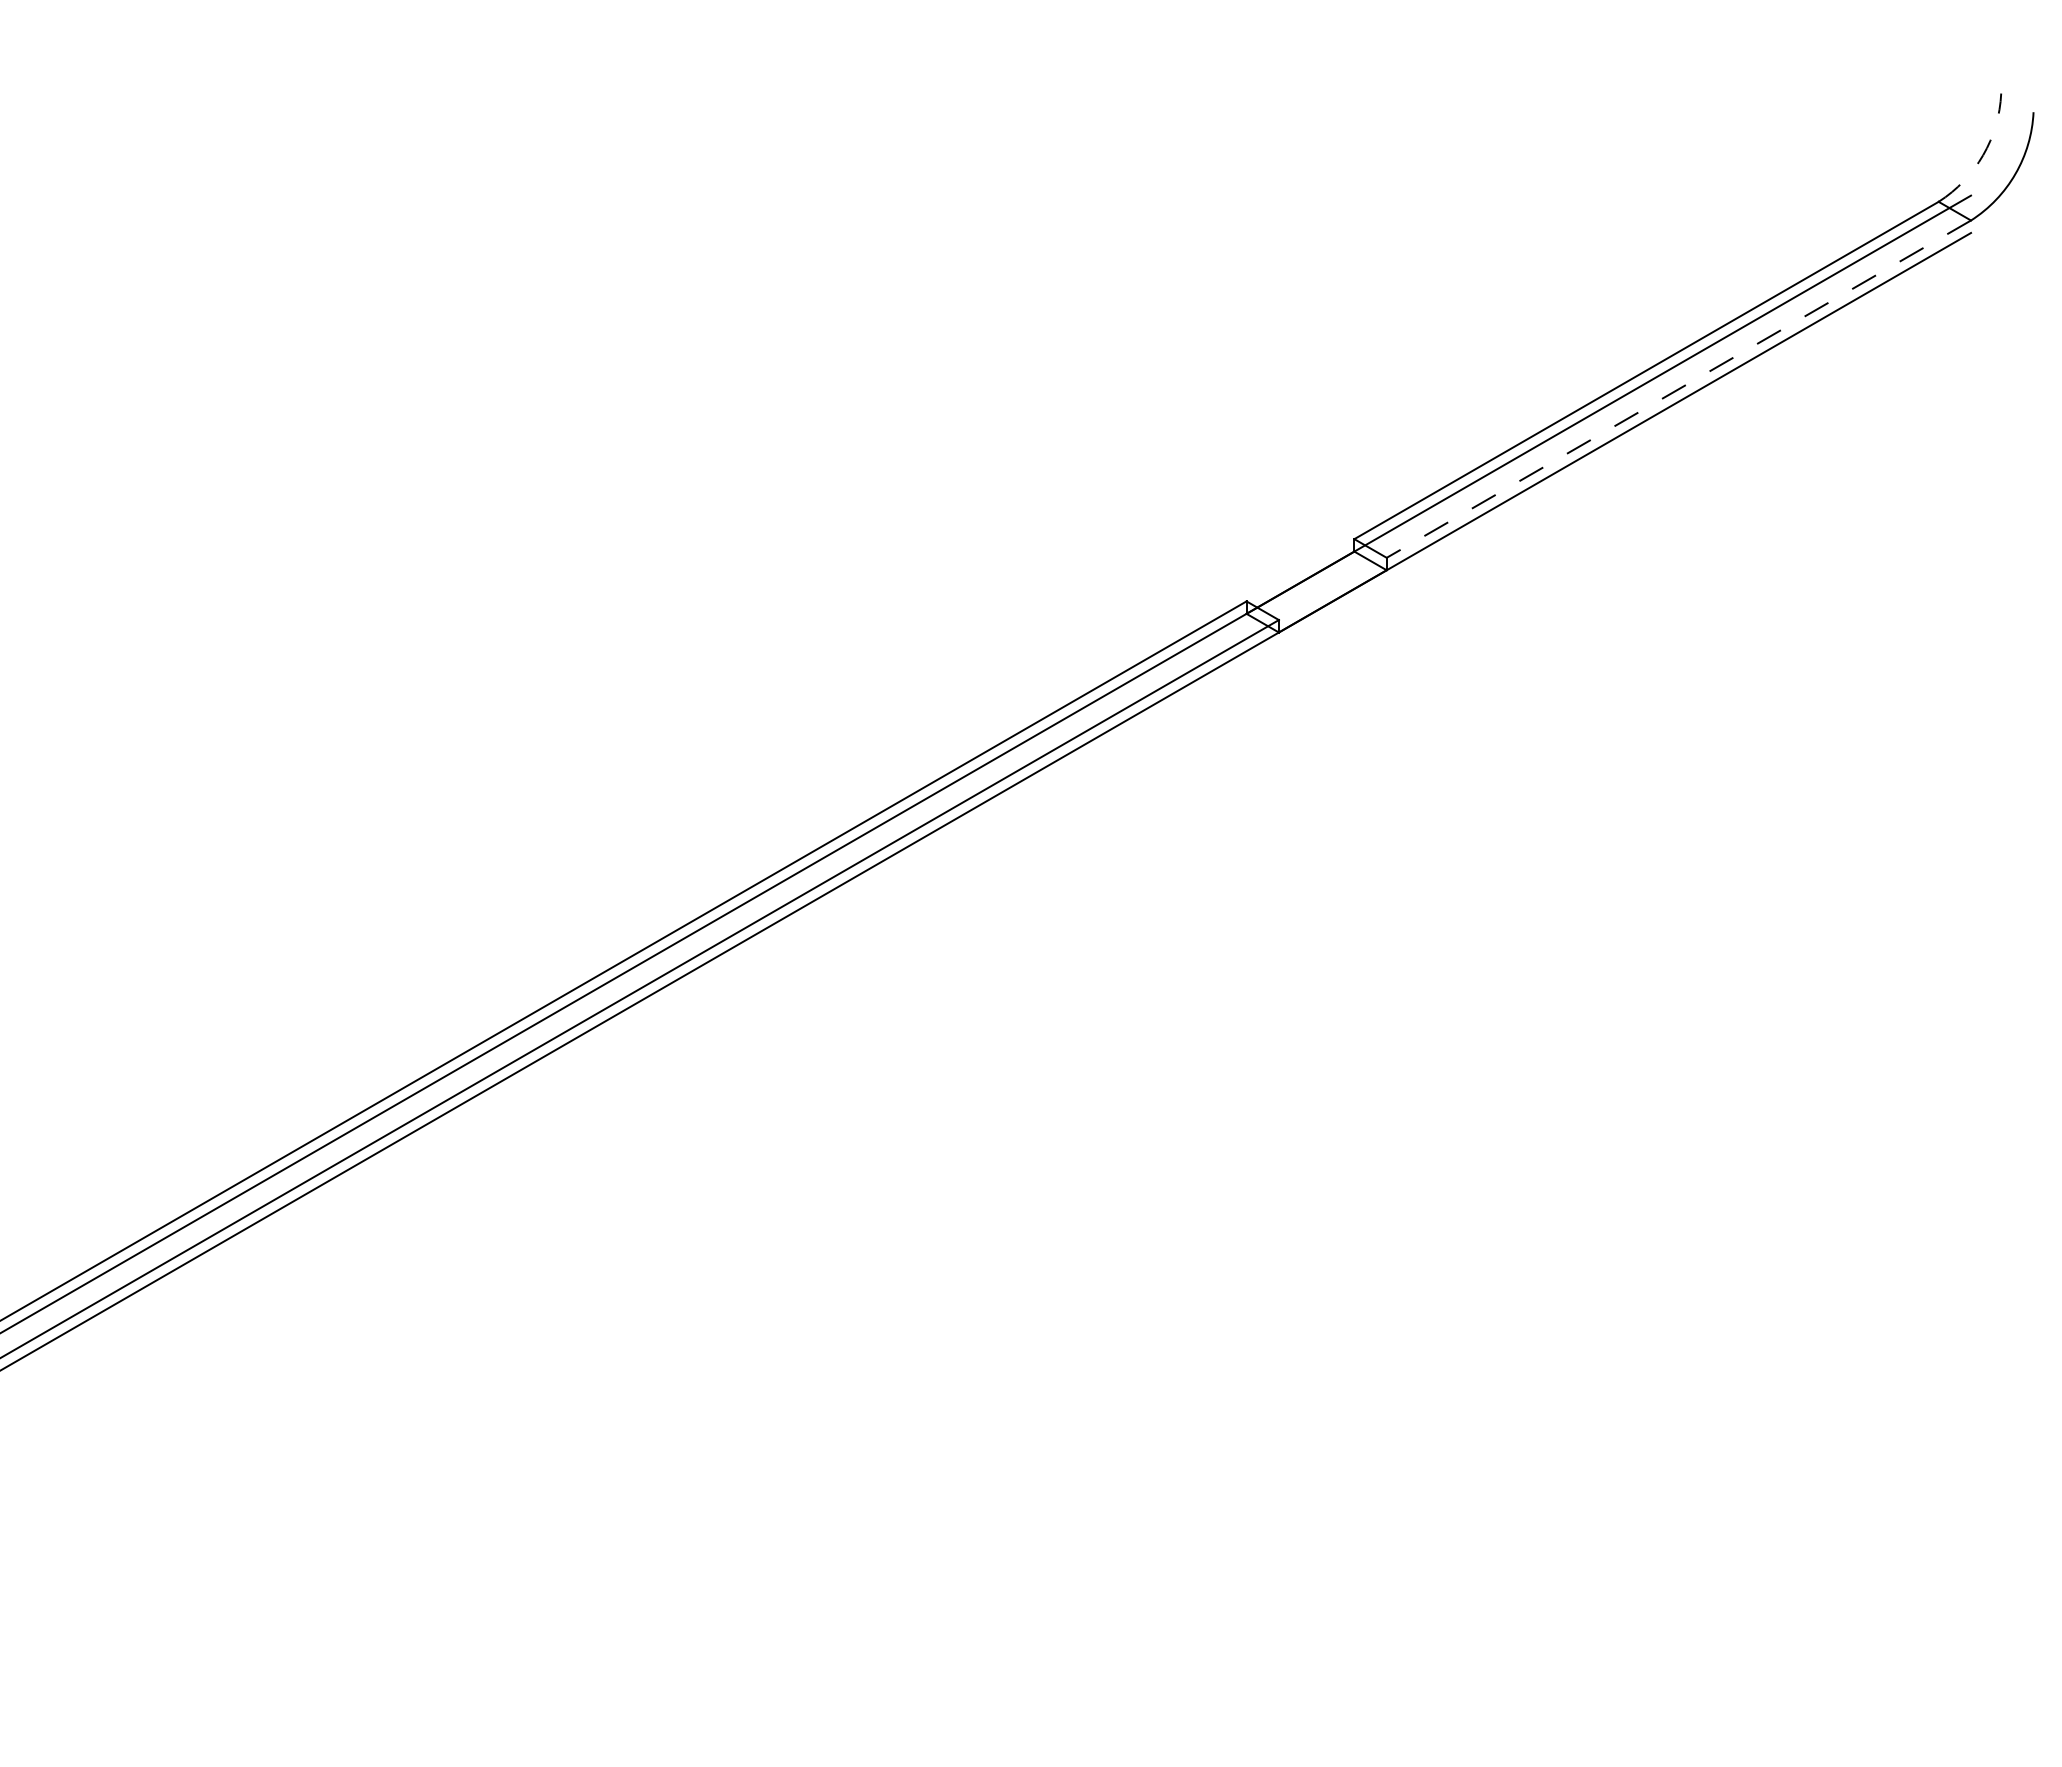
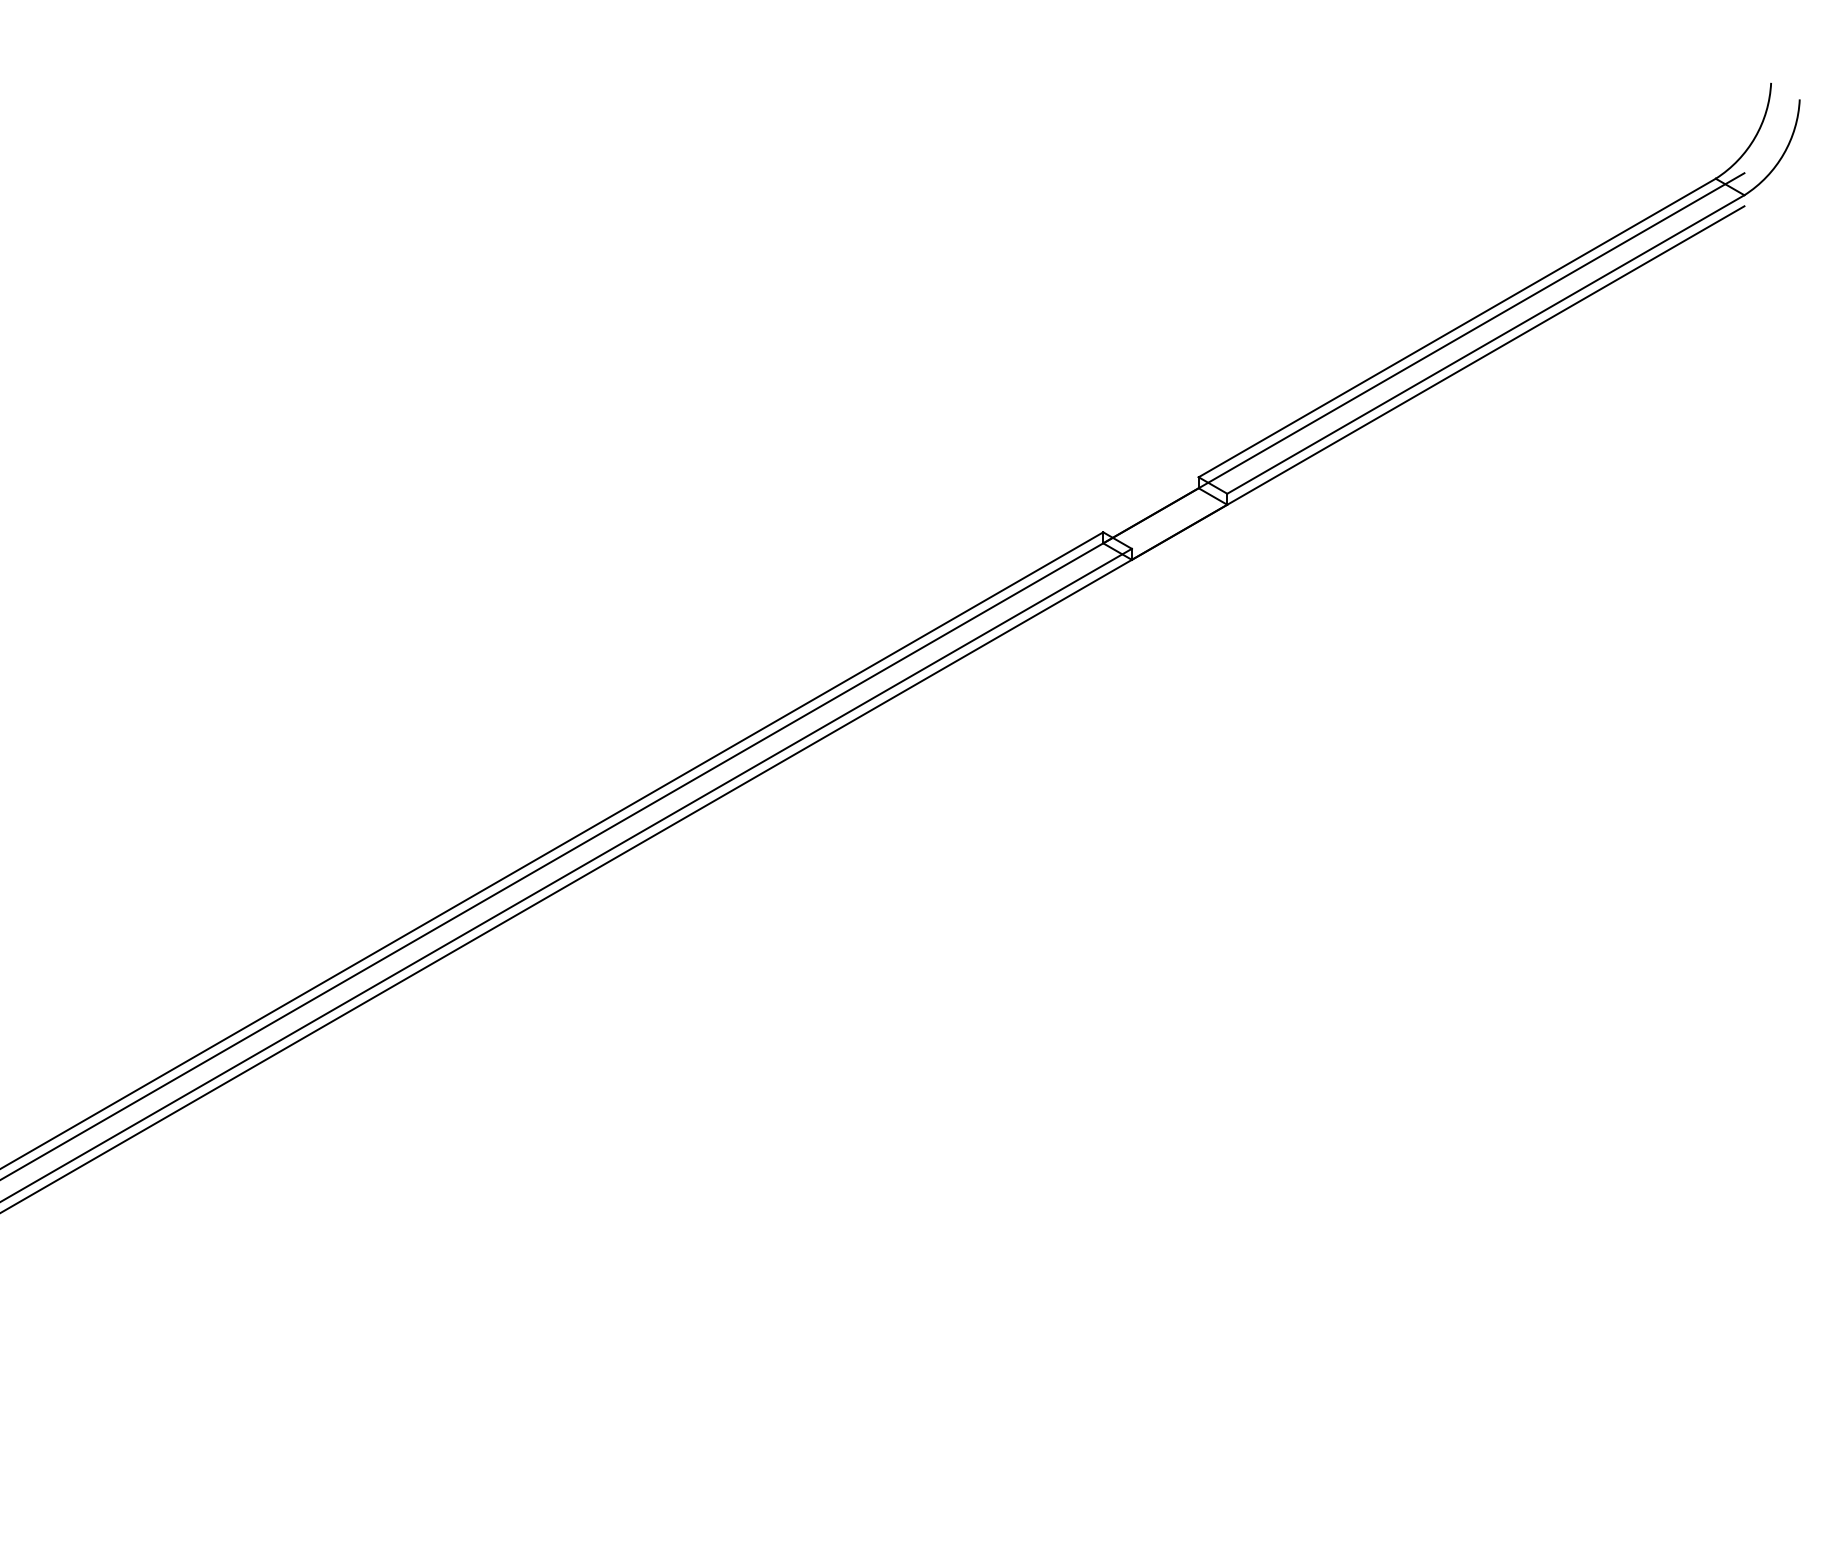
arc: (1983, 155) -> (1755, 137), dashed -> solid
line: (1678, 389) -> (1485, 344), dashed -> solid

